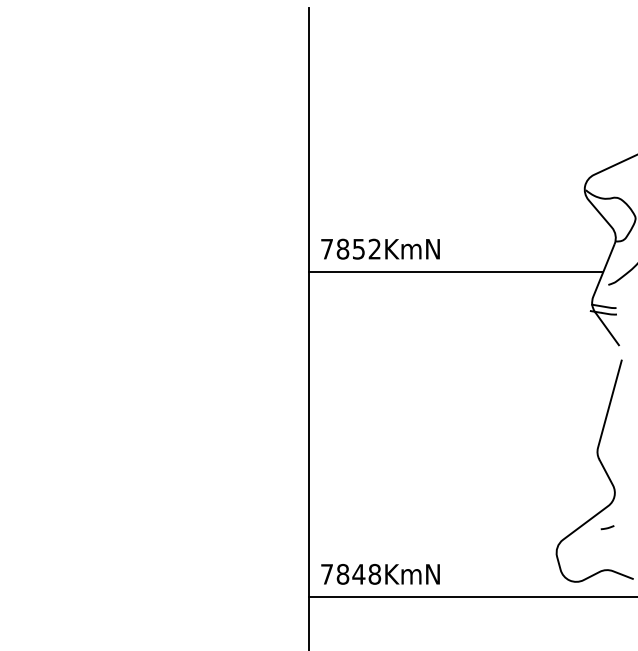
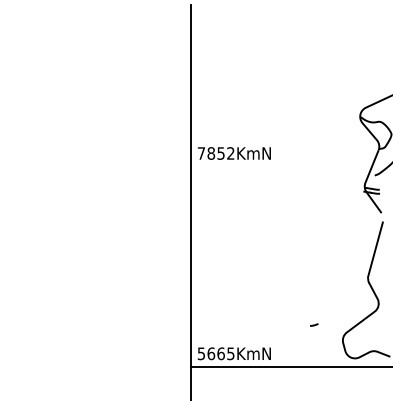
line: (455, 271) -> (280, 167), removed
curve: (607, 526) -> (314, 324), moved
text: (349, 573) -> (215, 353), 7848KmN -> 5665KmN

